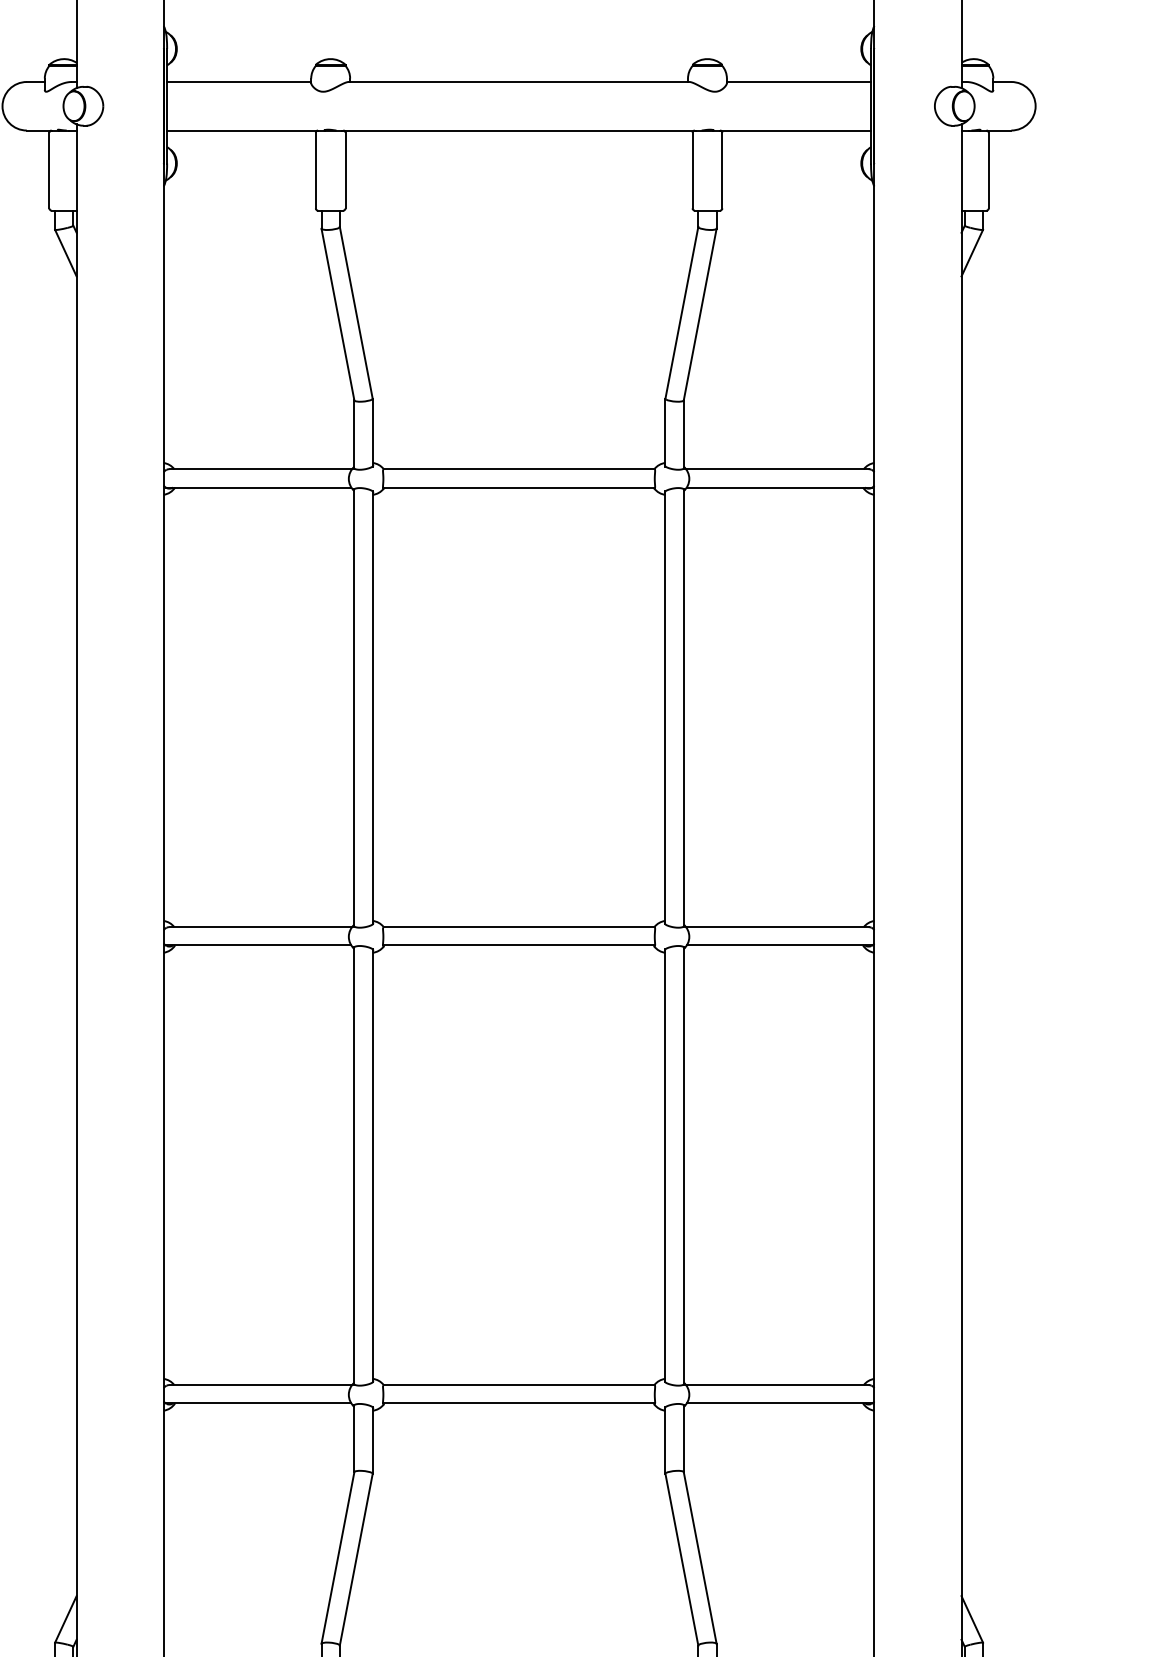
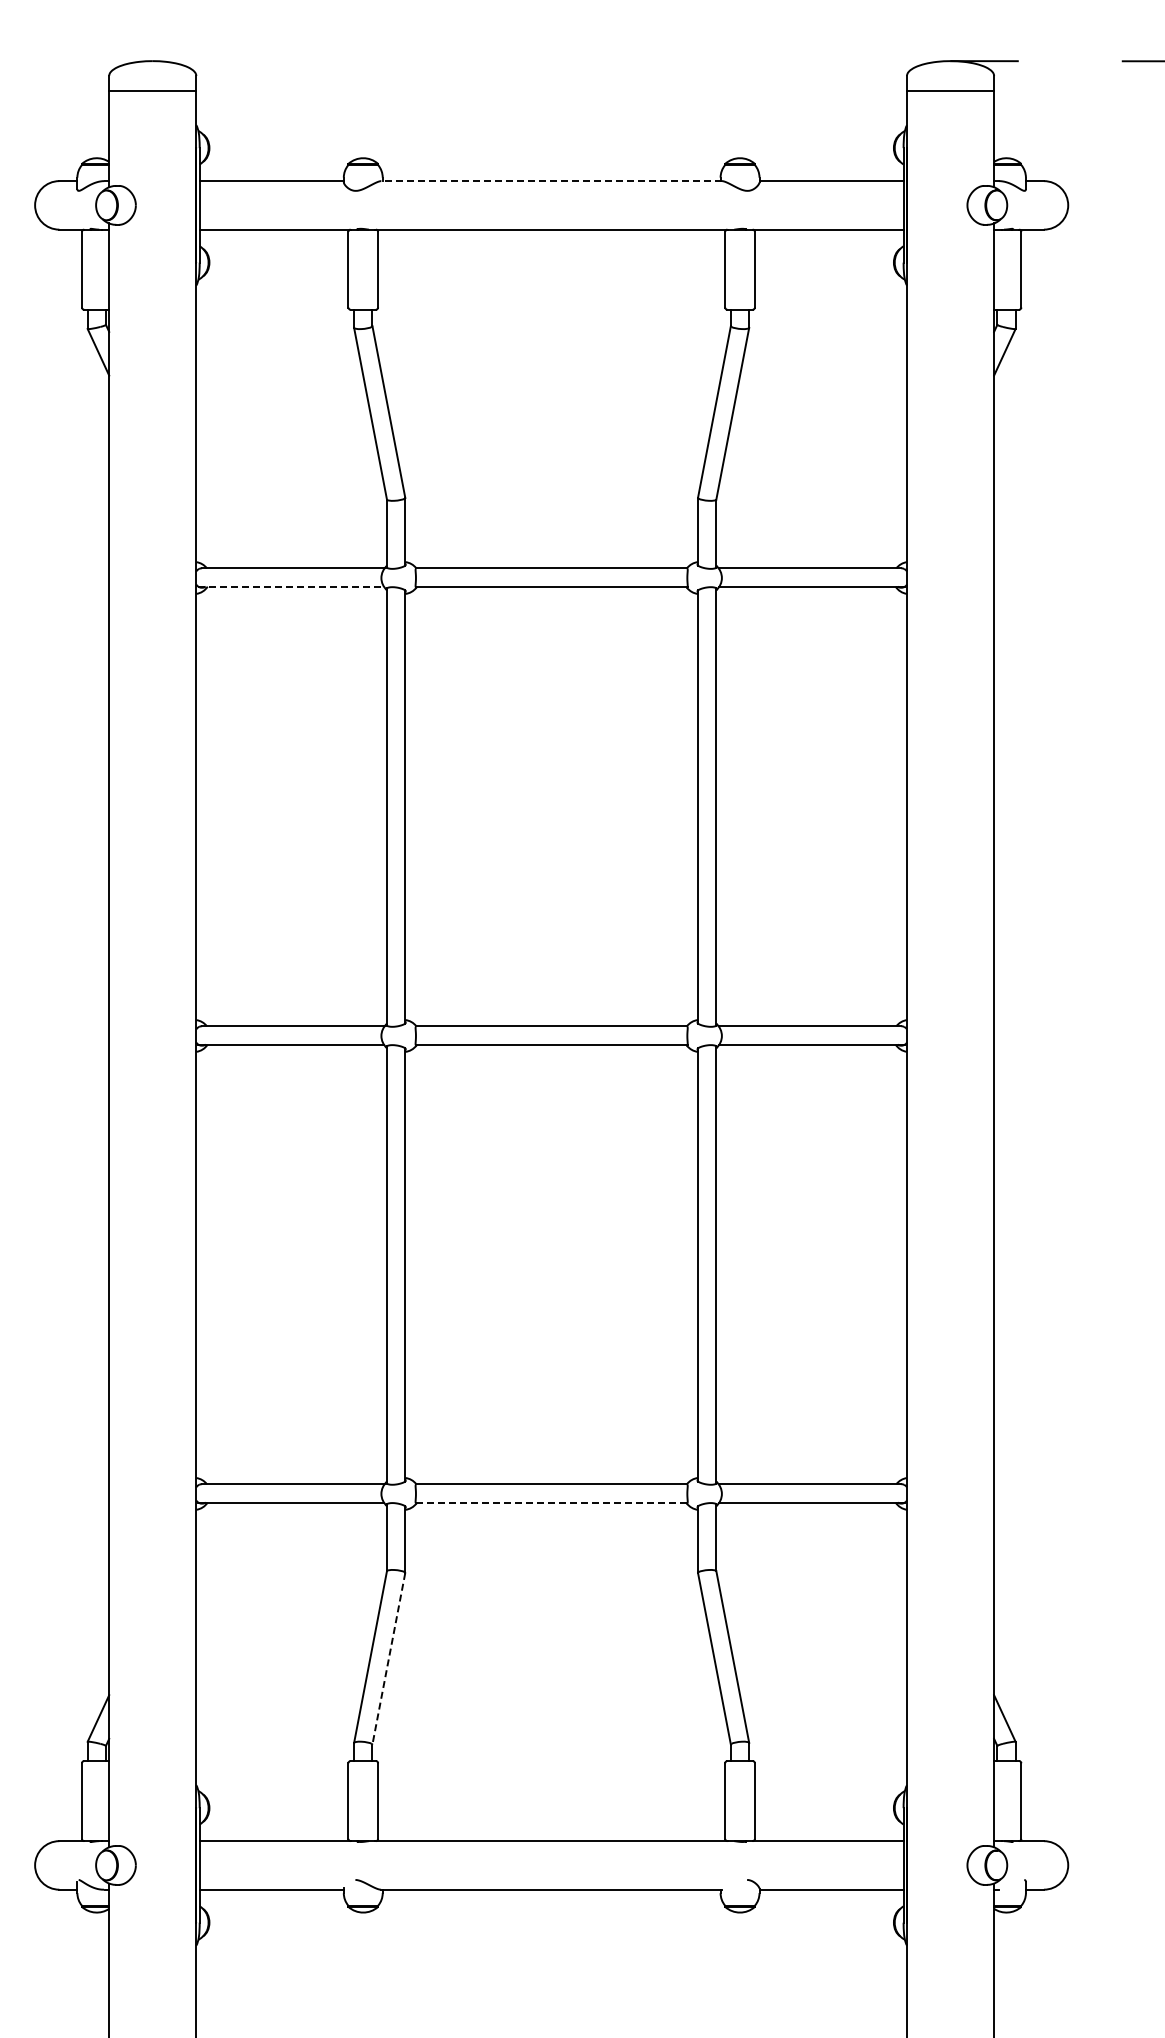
line: (518, 82) -> (551, 181), solid -> dashed
line: (258, 487) -> (291, 586), solid -> dashed
line: (519, 1403) -> (552, 1502), solid -> dashed
line: (355, 1560) -> (388, 1659), solid -> dashed

